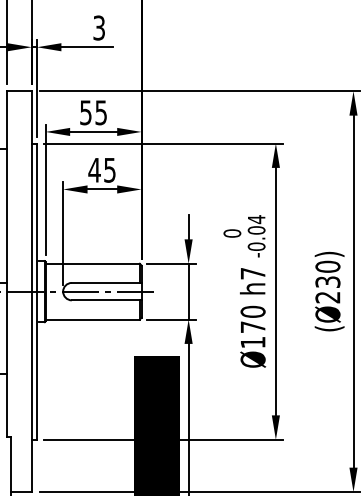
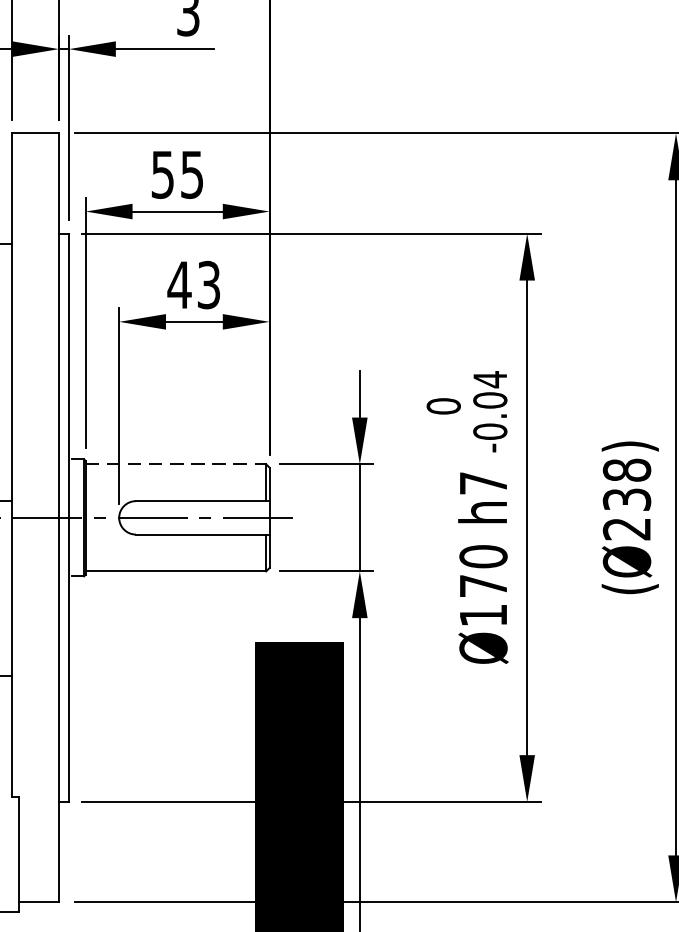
text: (109, 169) -> (208, 283), 45 -> 43
line: (93, 263) -> (177, 463), solid -> dashed
text: (327, 266) -> (626, 469), (Ø230) -> (Ø238)

